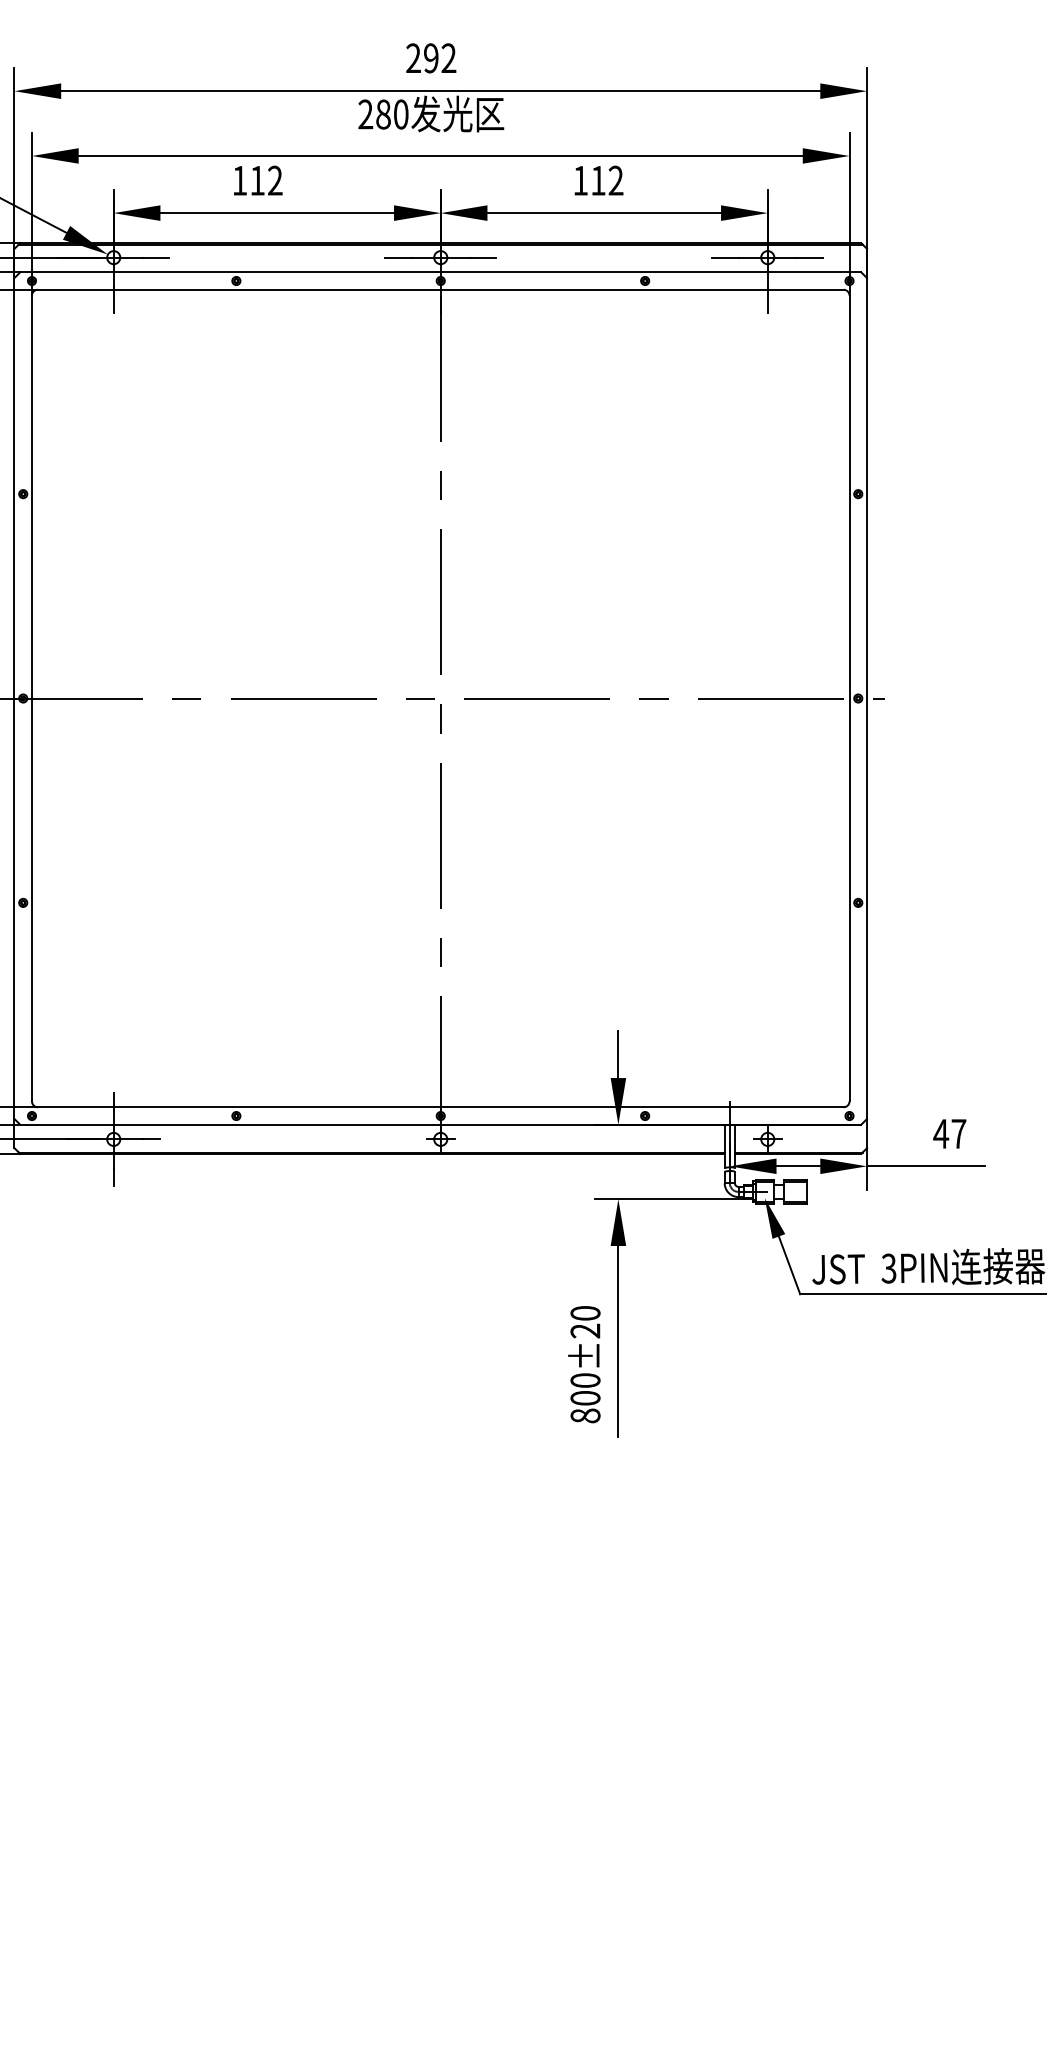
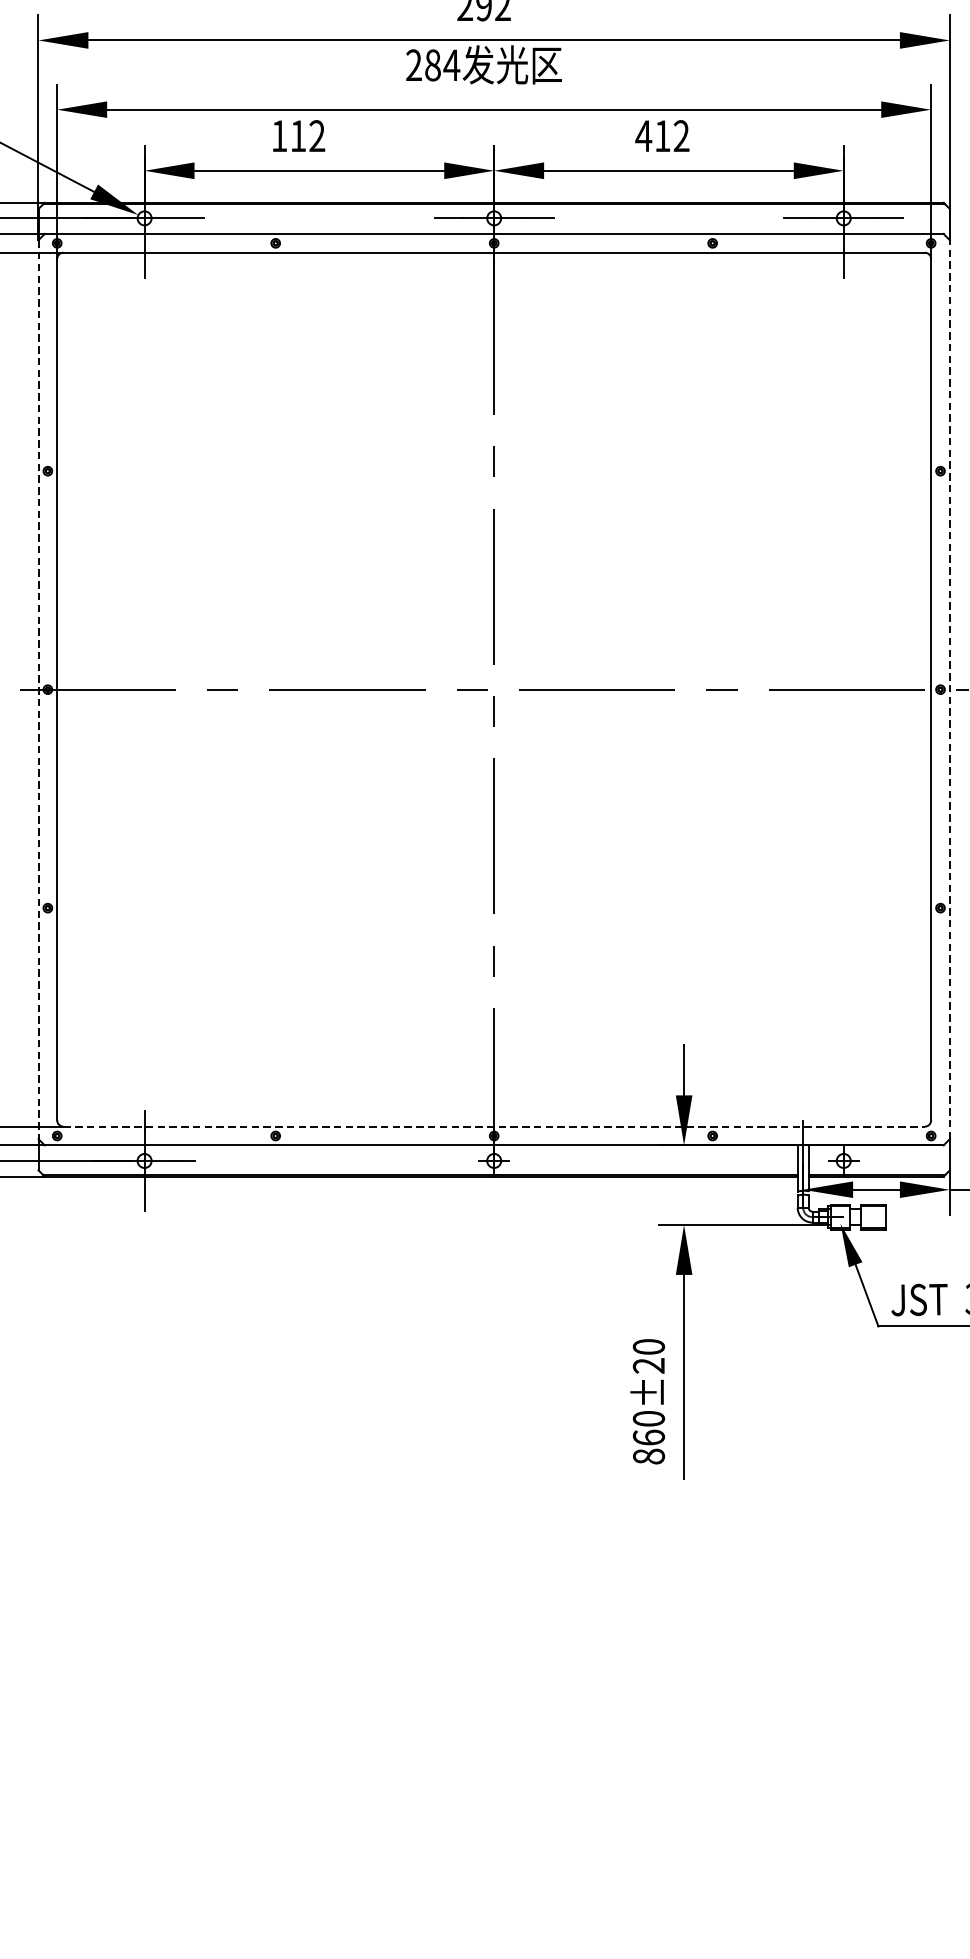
text: (401, 114) -> (452, 65), 280 -> 284
text: (580, 180) -> (643, 135), 112 -> 412
line: (867, 698) -> (950, 689), solid -> dashed
line: (14, 699) -> (38, 690), solid -> dashed
line: (440, 1107) -> (493, 1126), solid -> dashed
text: (585, 1397) -> (648, 1436), 800±20 -> 860±20

